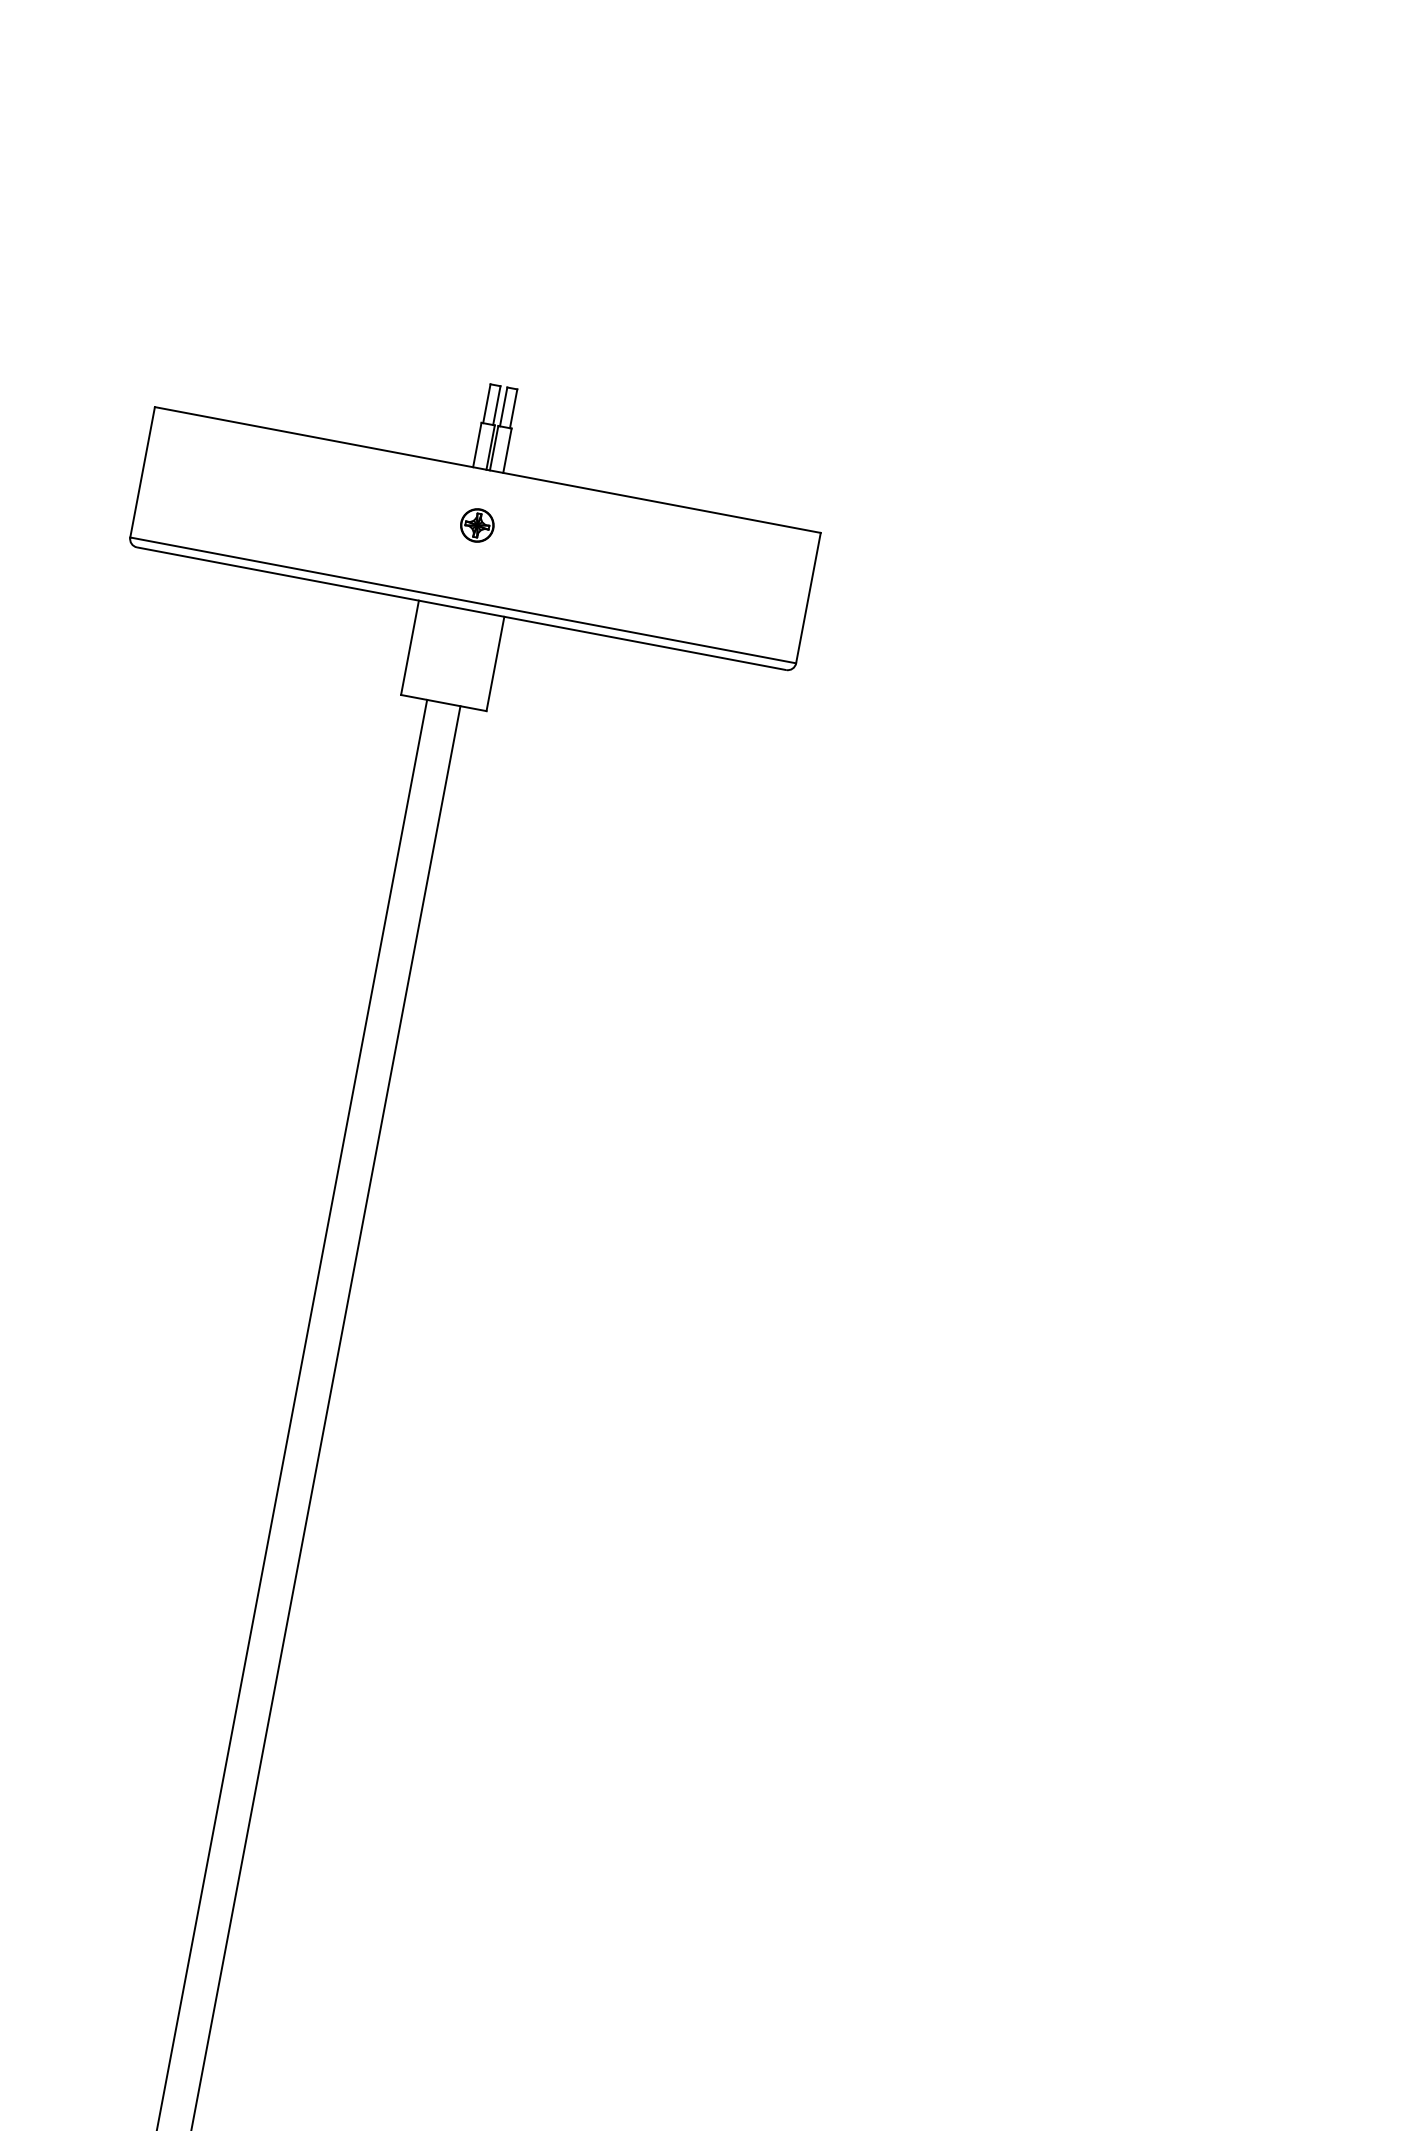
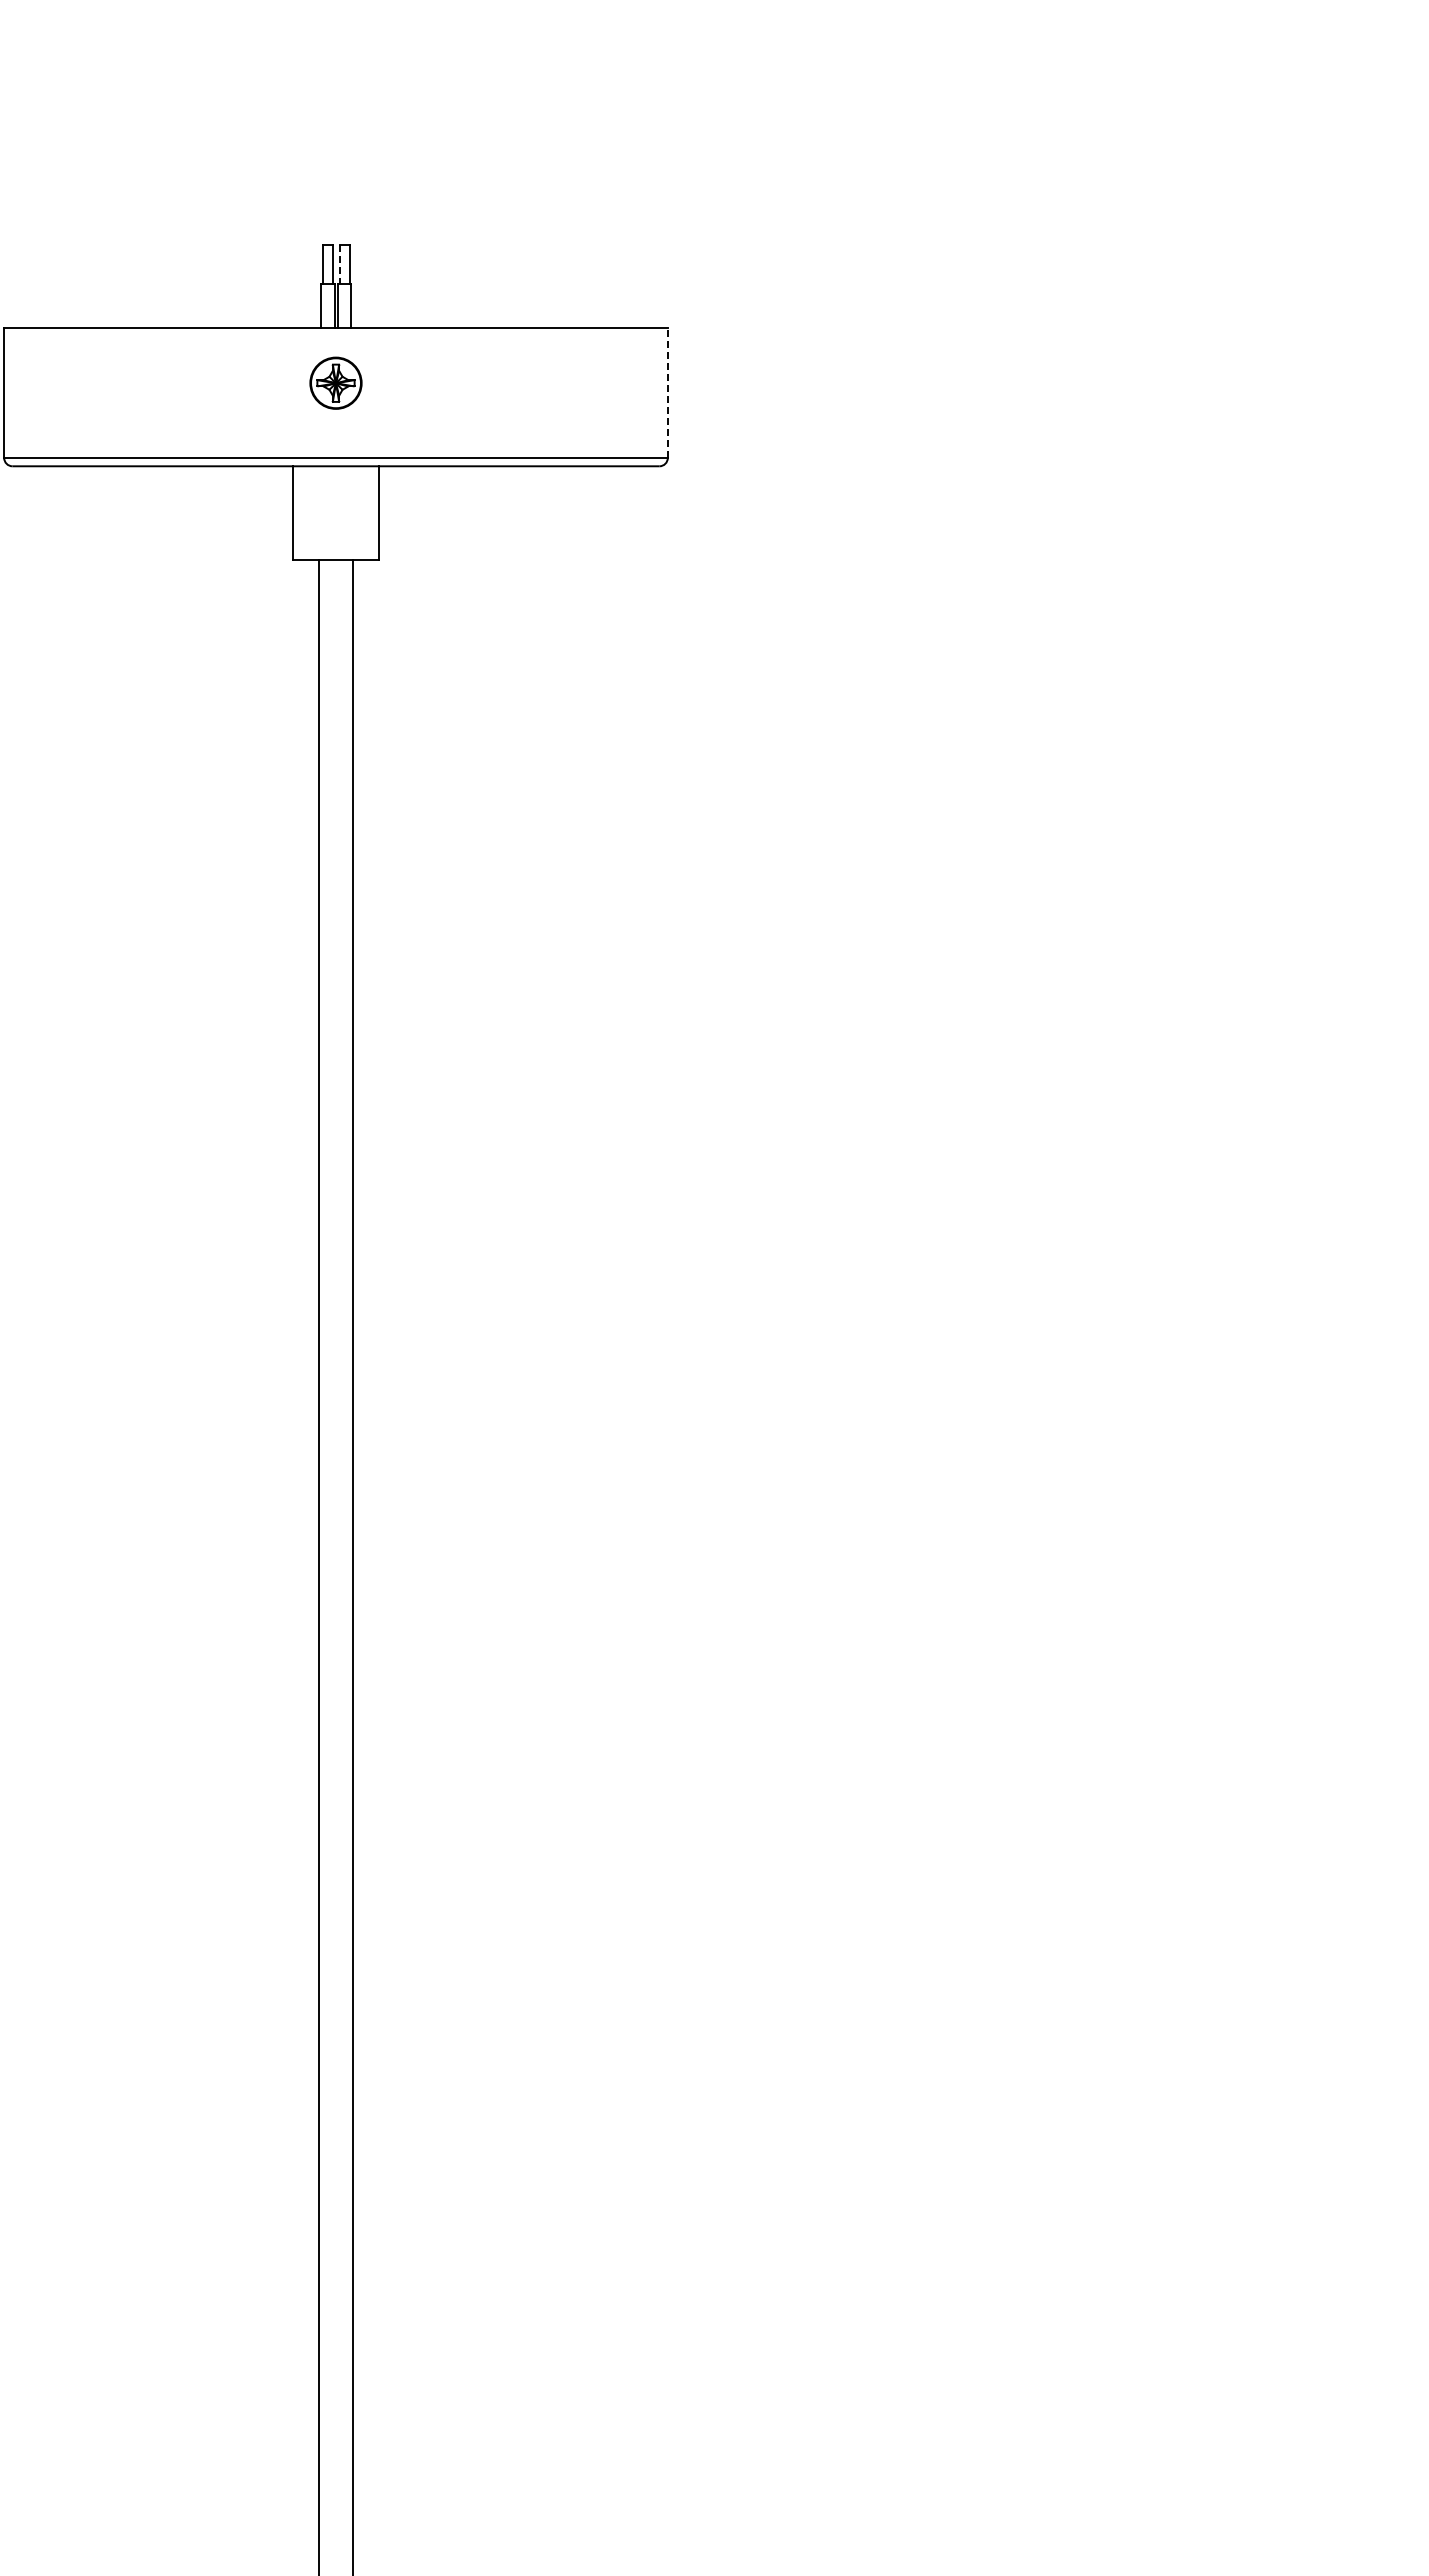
line: (503, 406) -> (339, 264), solid -> dashed
part: (476, 525) -> (335, 383), size x1.6
line: (808, 598) -> (667, 393), solid -> dashed

